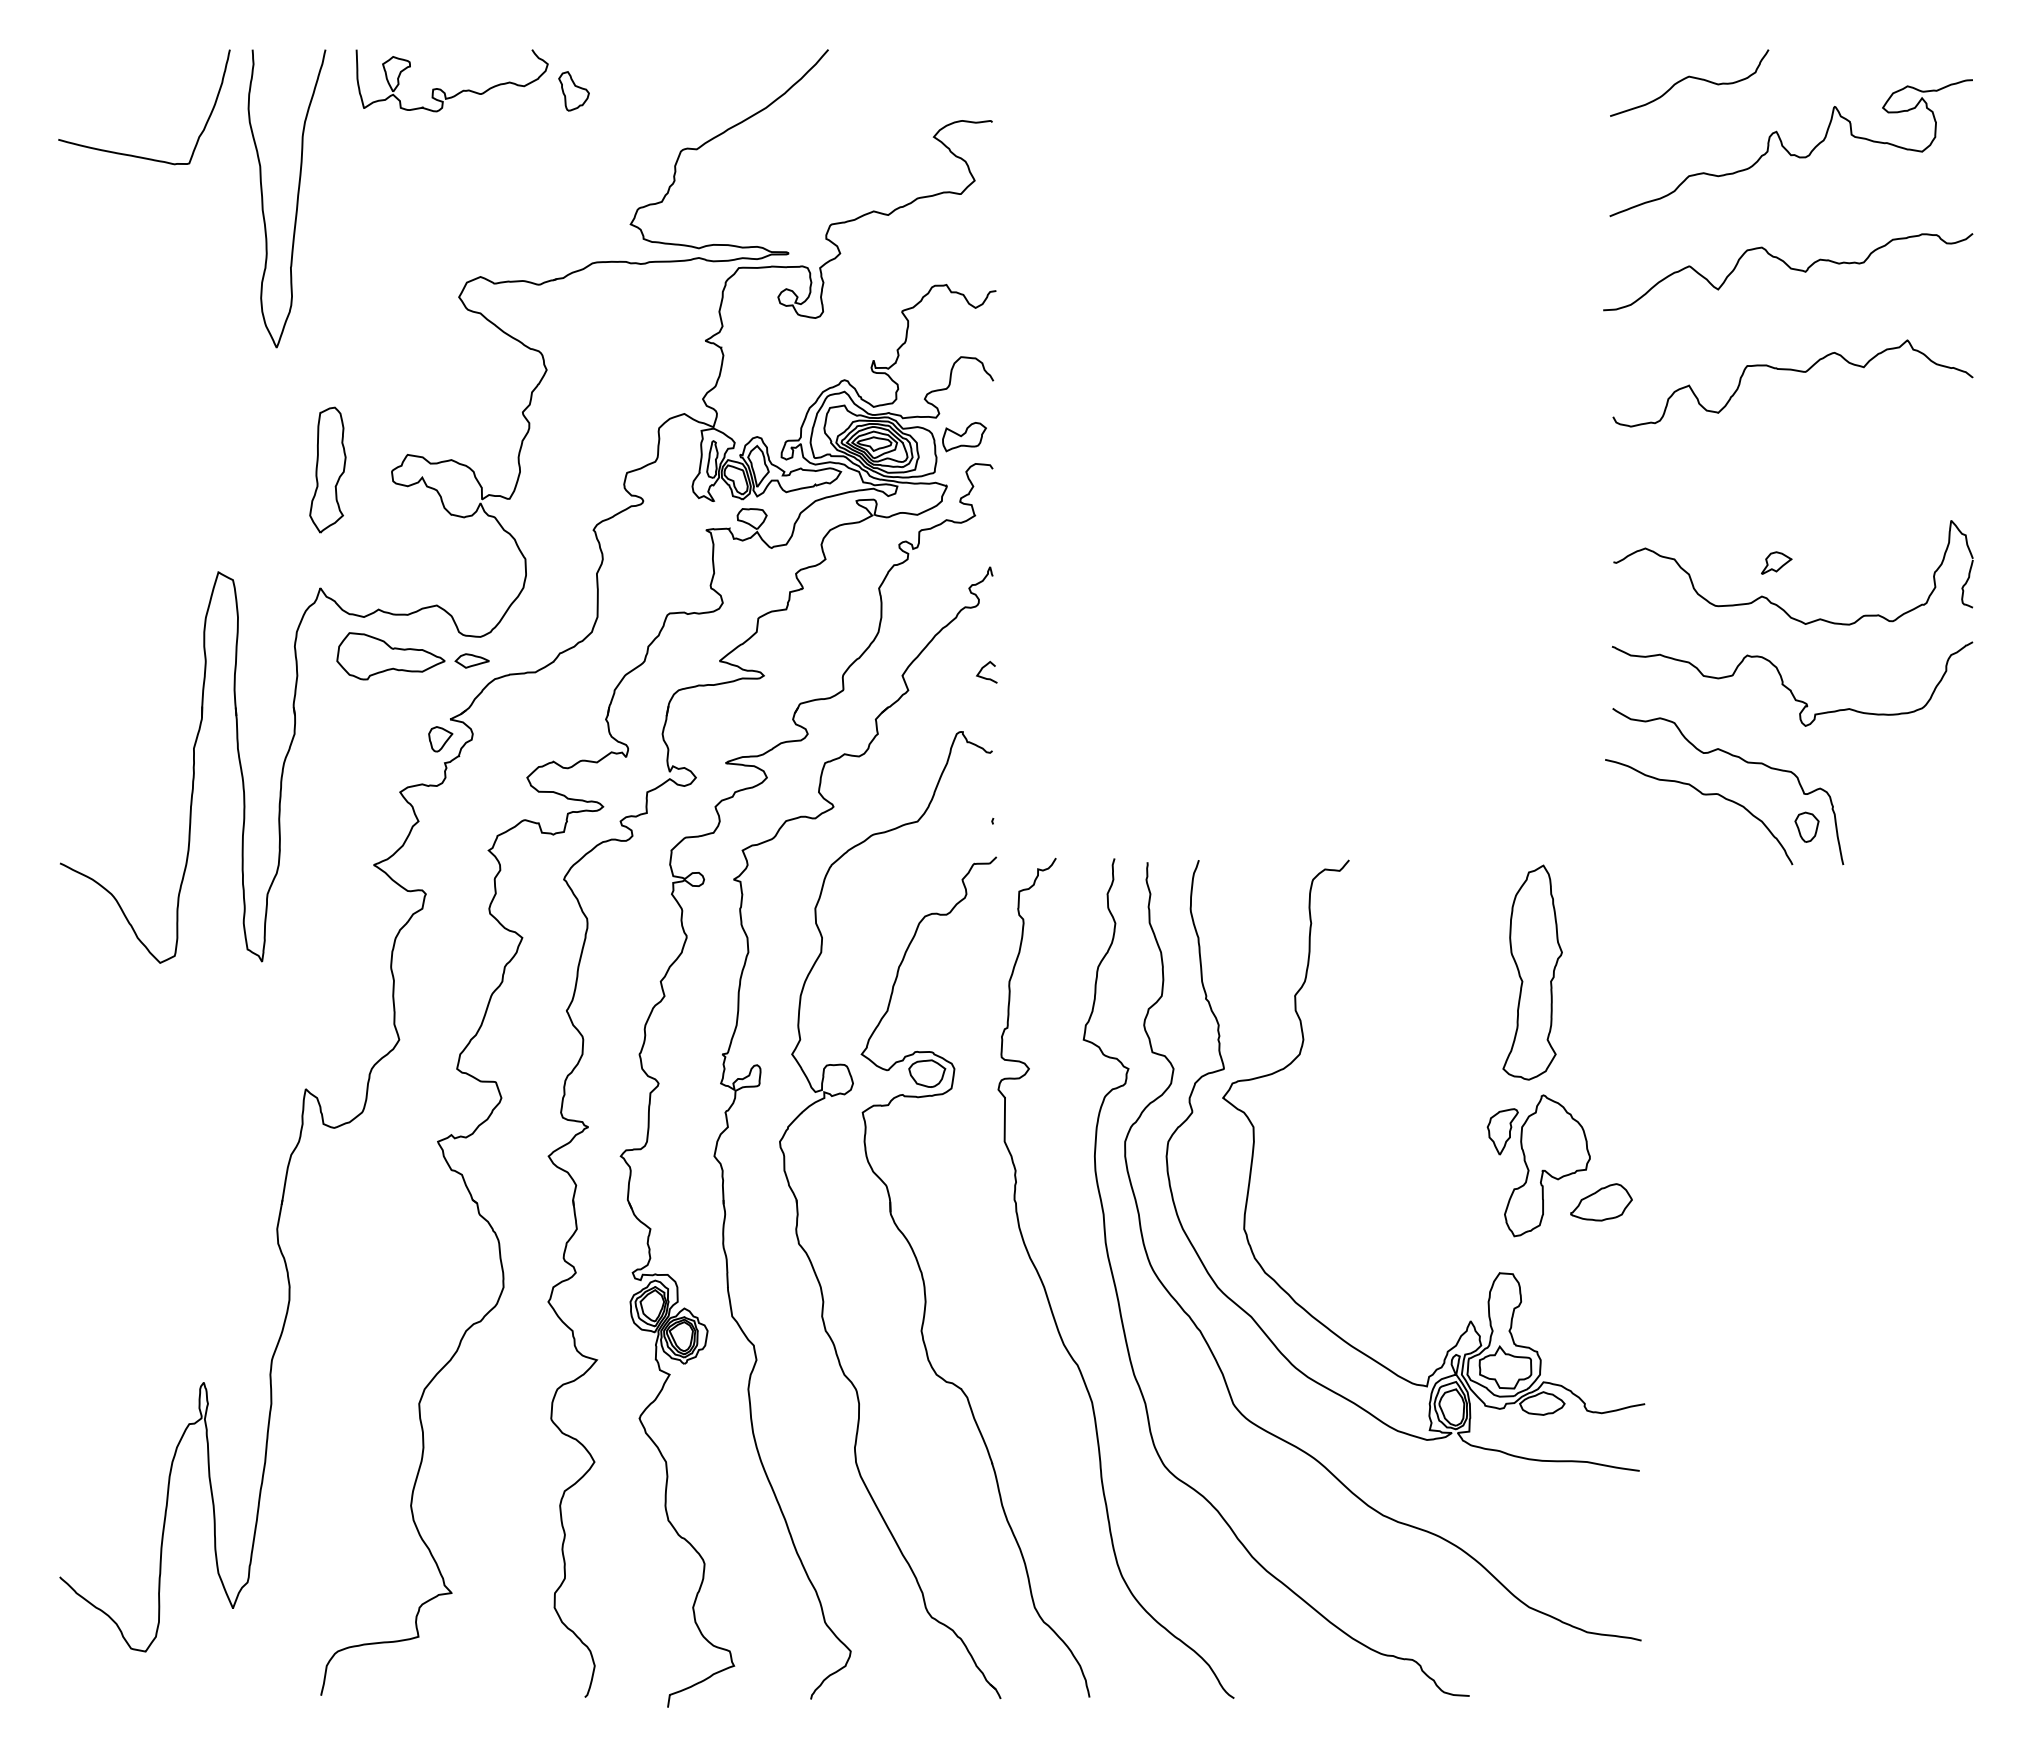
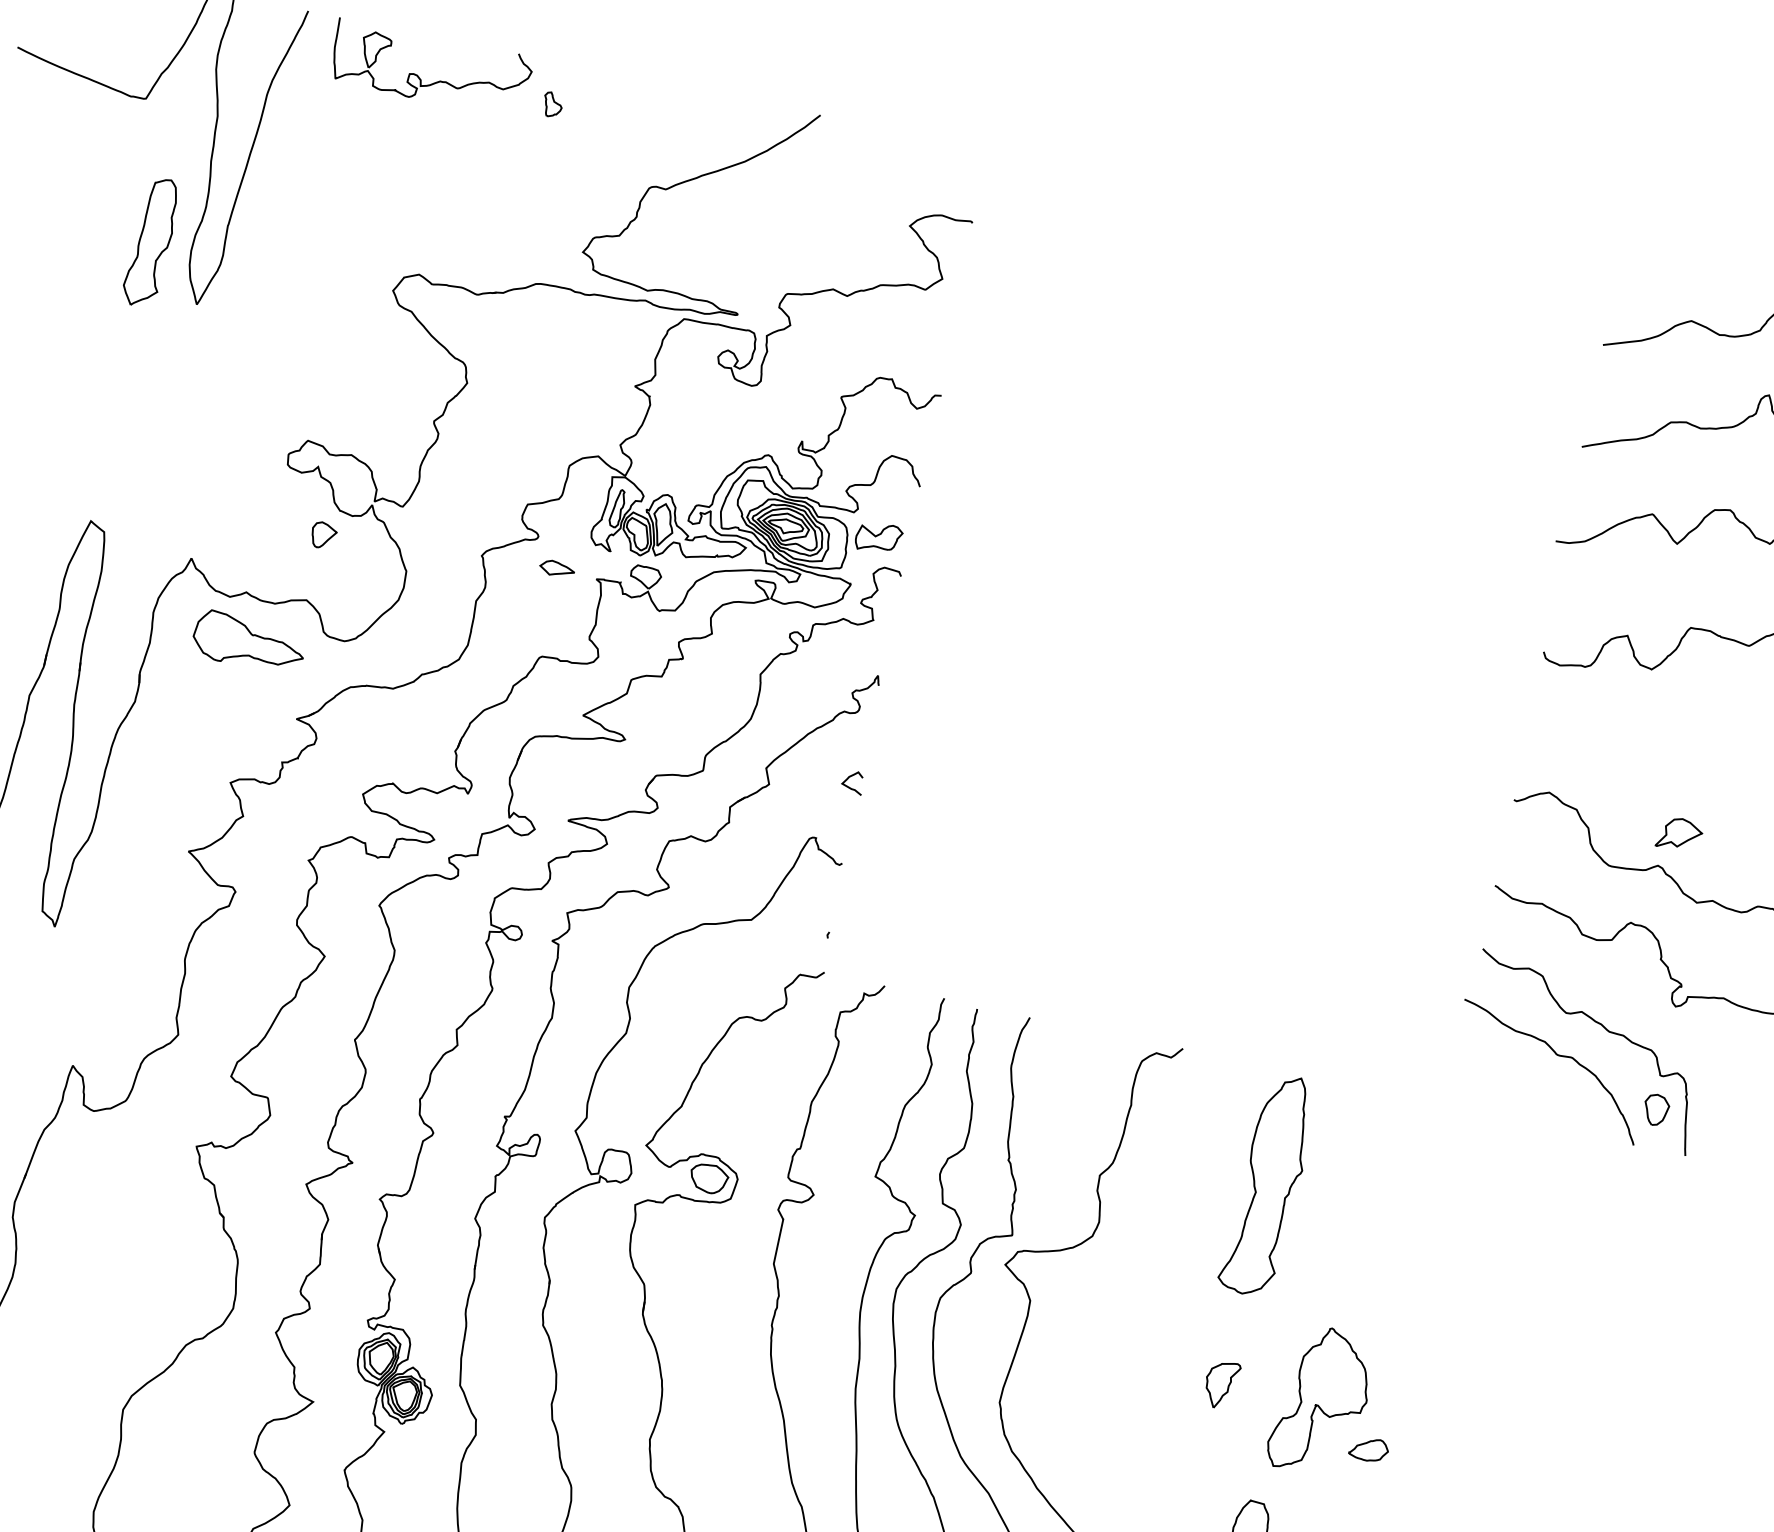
part: (573, 91) -> (552, 104), size x0.6
part: (327, 469) -> (151, 241), moved
part: (1776, 562) -> (1679, 834), size x1.4
part: (471, 660) -> (556, 568), moved
part: (440, 739) -> (323, 535), moved
part: (1532, 972) -> (1268, 1185), moved
part: (1502, 1131) -> (1221, 1384), moved
part: (1601, 1202) -> (1369, 1449), size x0.6

